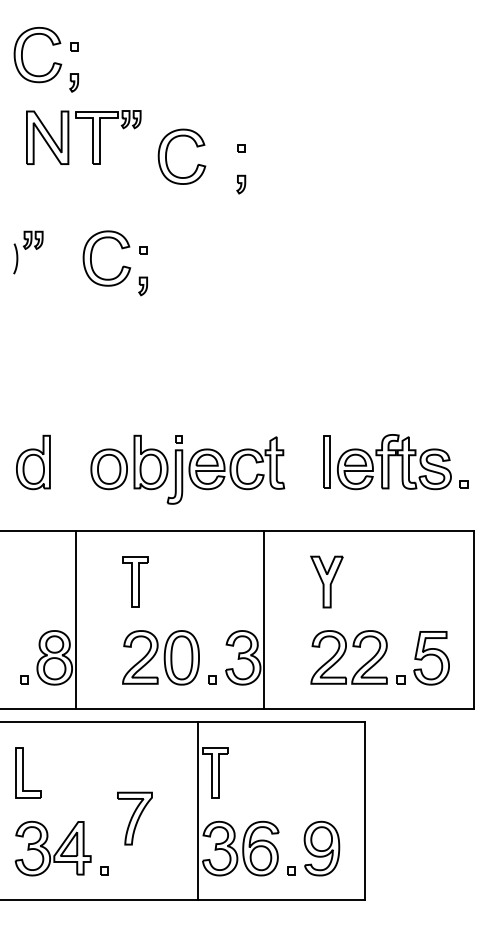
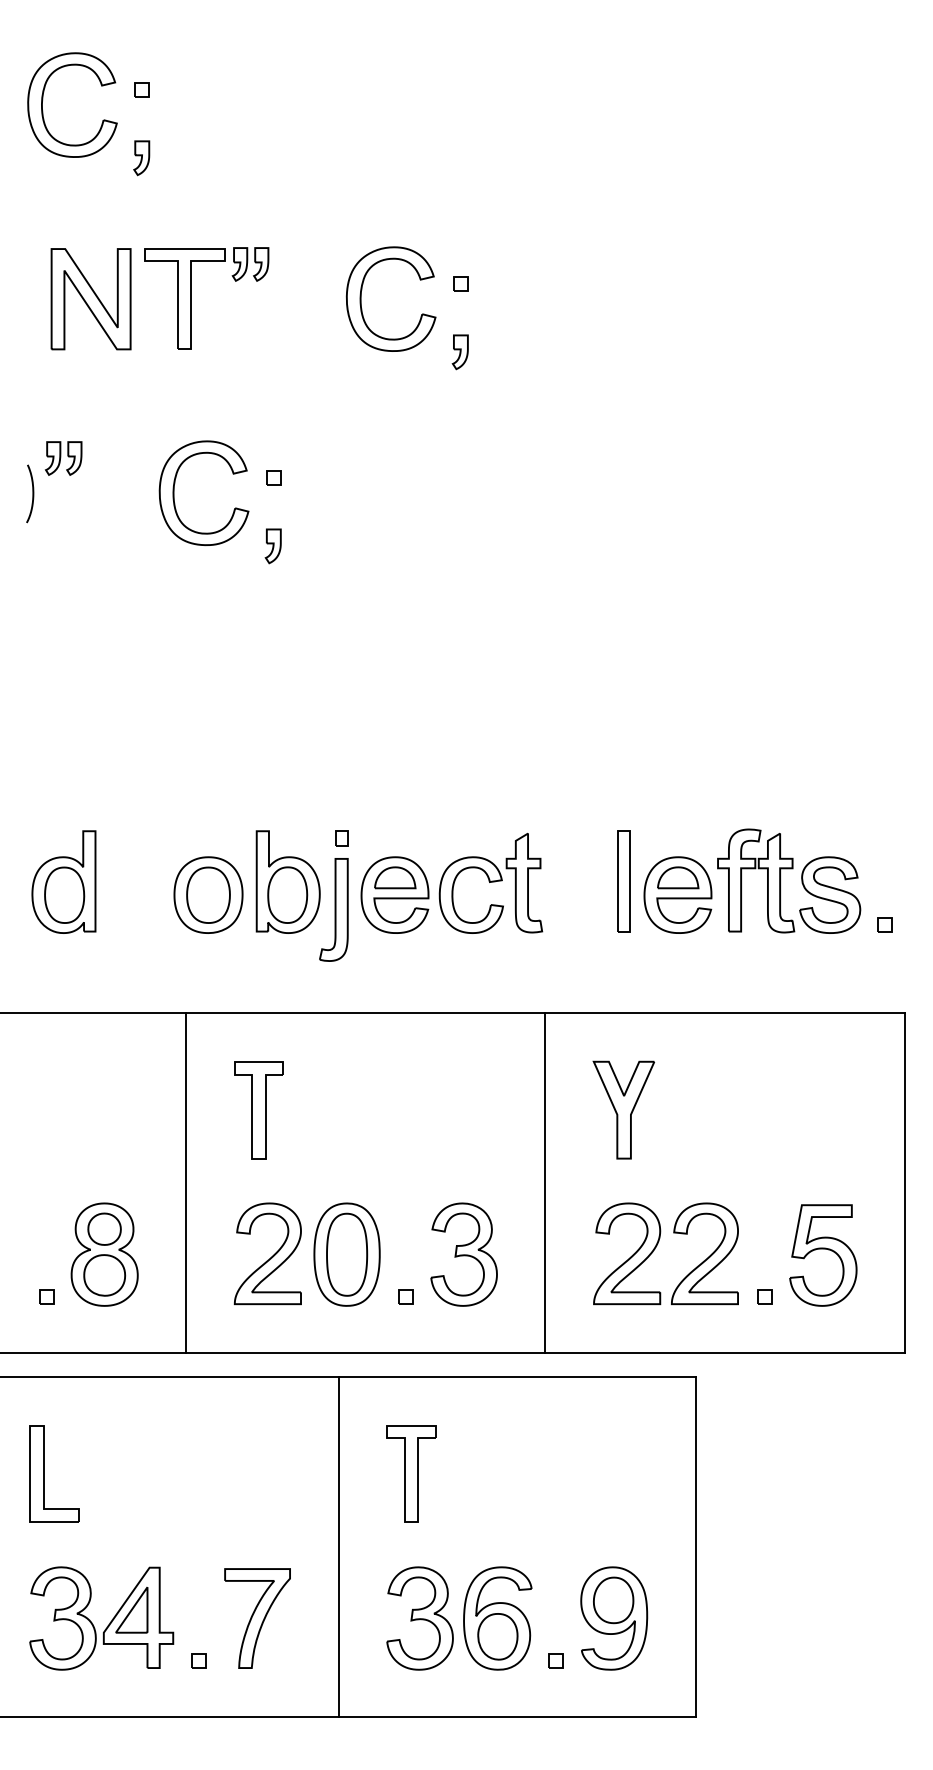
part: (92, 137) -> (176, 298), moved
part: (167, 152) -> (363, 290), moved
line: (75, 620) -> (186, 1183), moved
line: (263, 620) -> (544, 1183), moved
line: (197, 811) -> (338, 1547), moved
part: (134, 818) -> (256, 1618), moved

